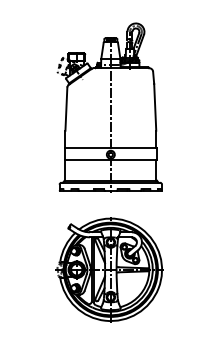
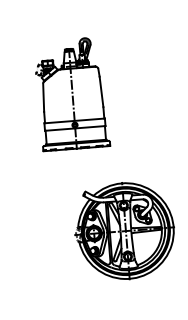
part: (109, 107) -> (71, 94), size x0.7
part: (109, 269) -> (124, 230), moved

